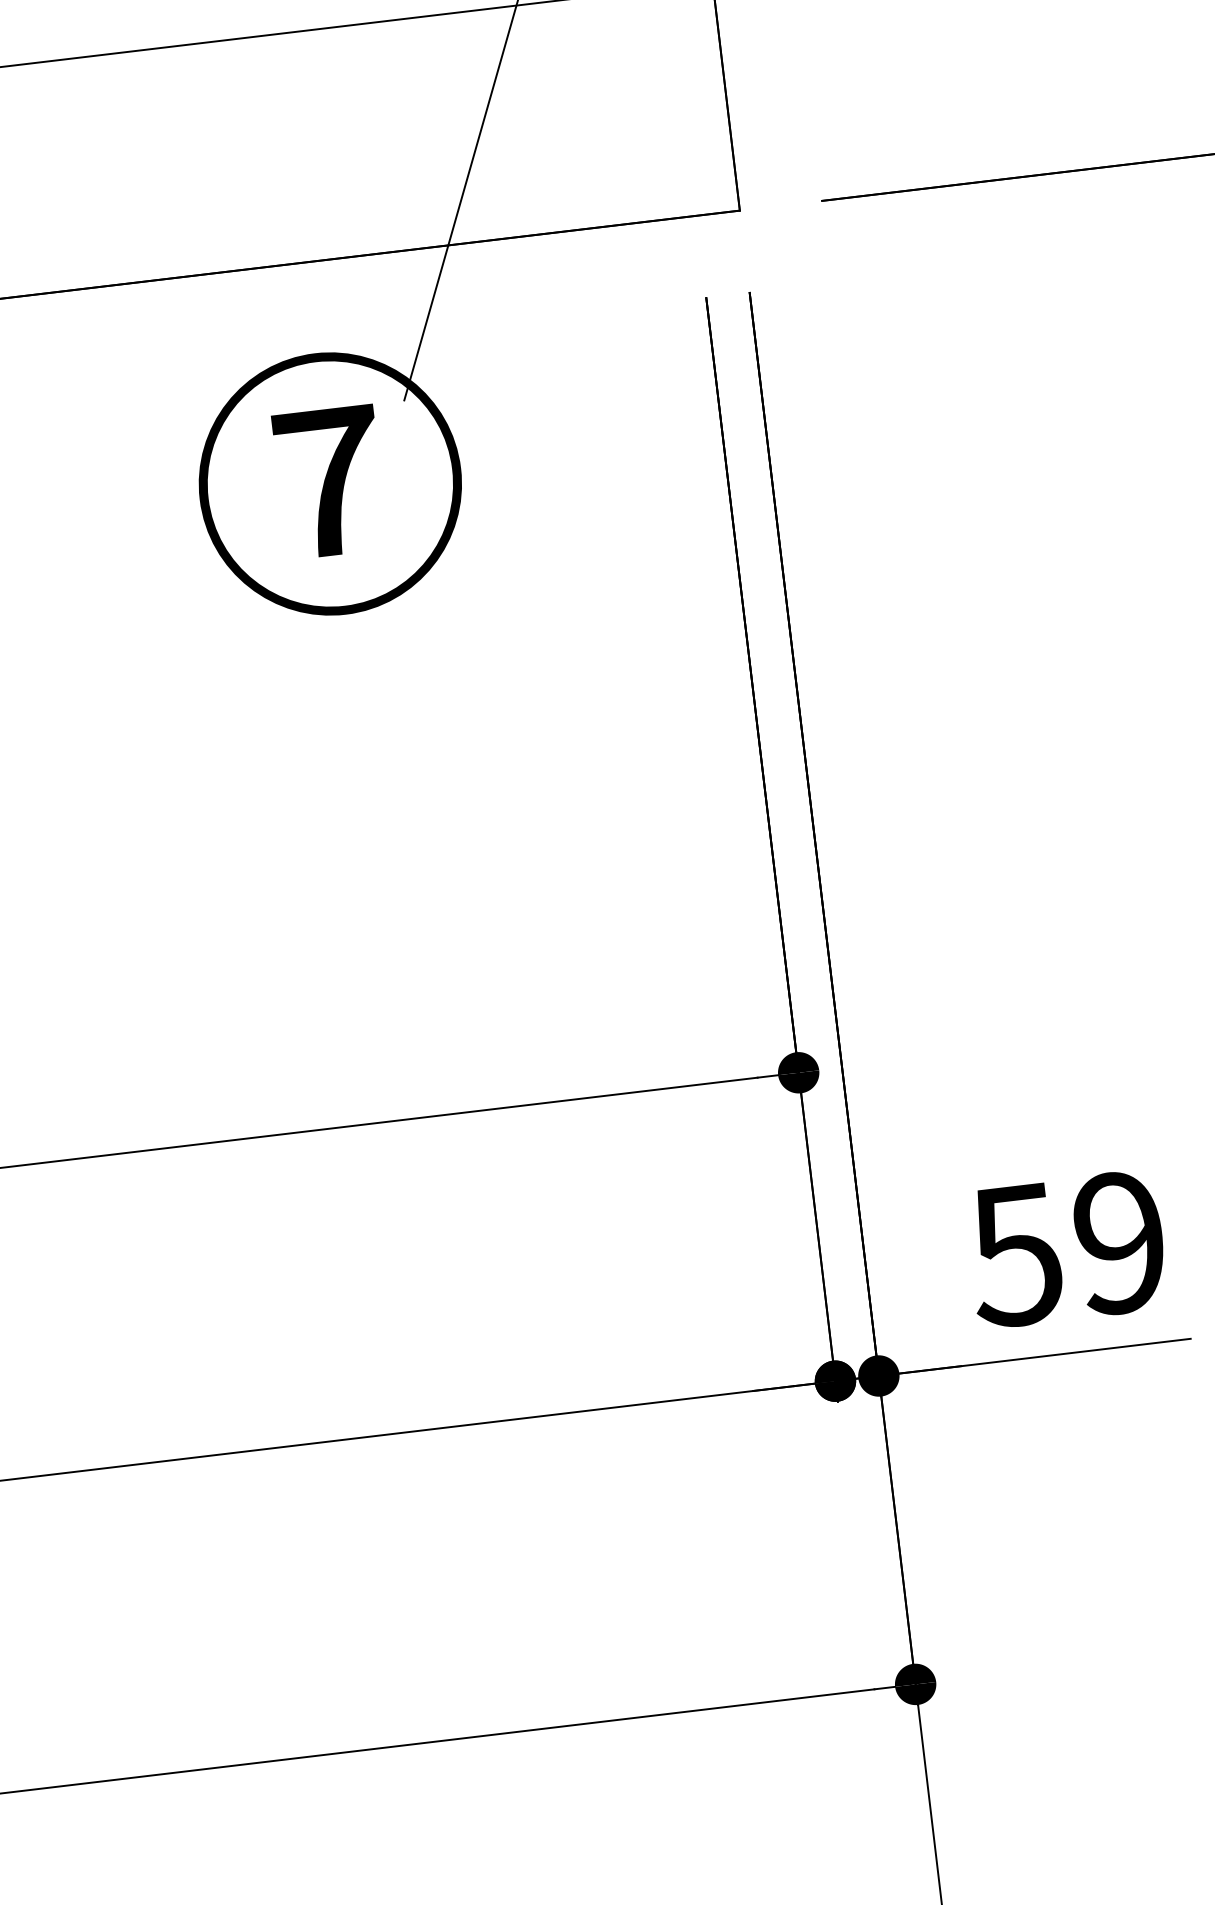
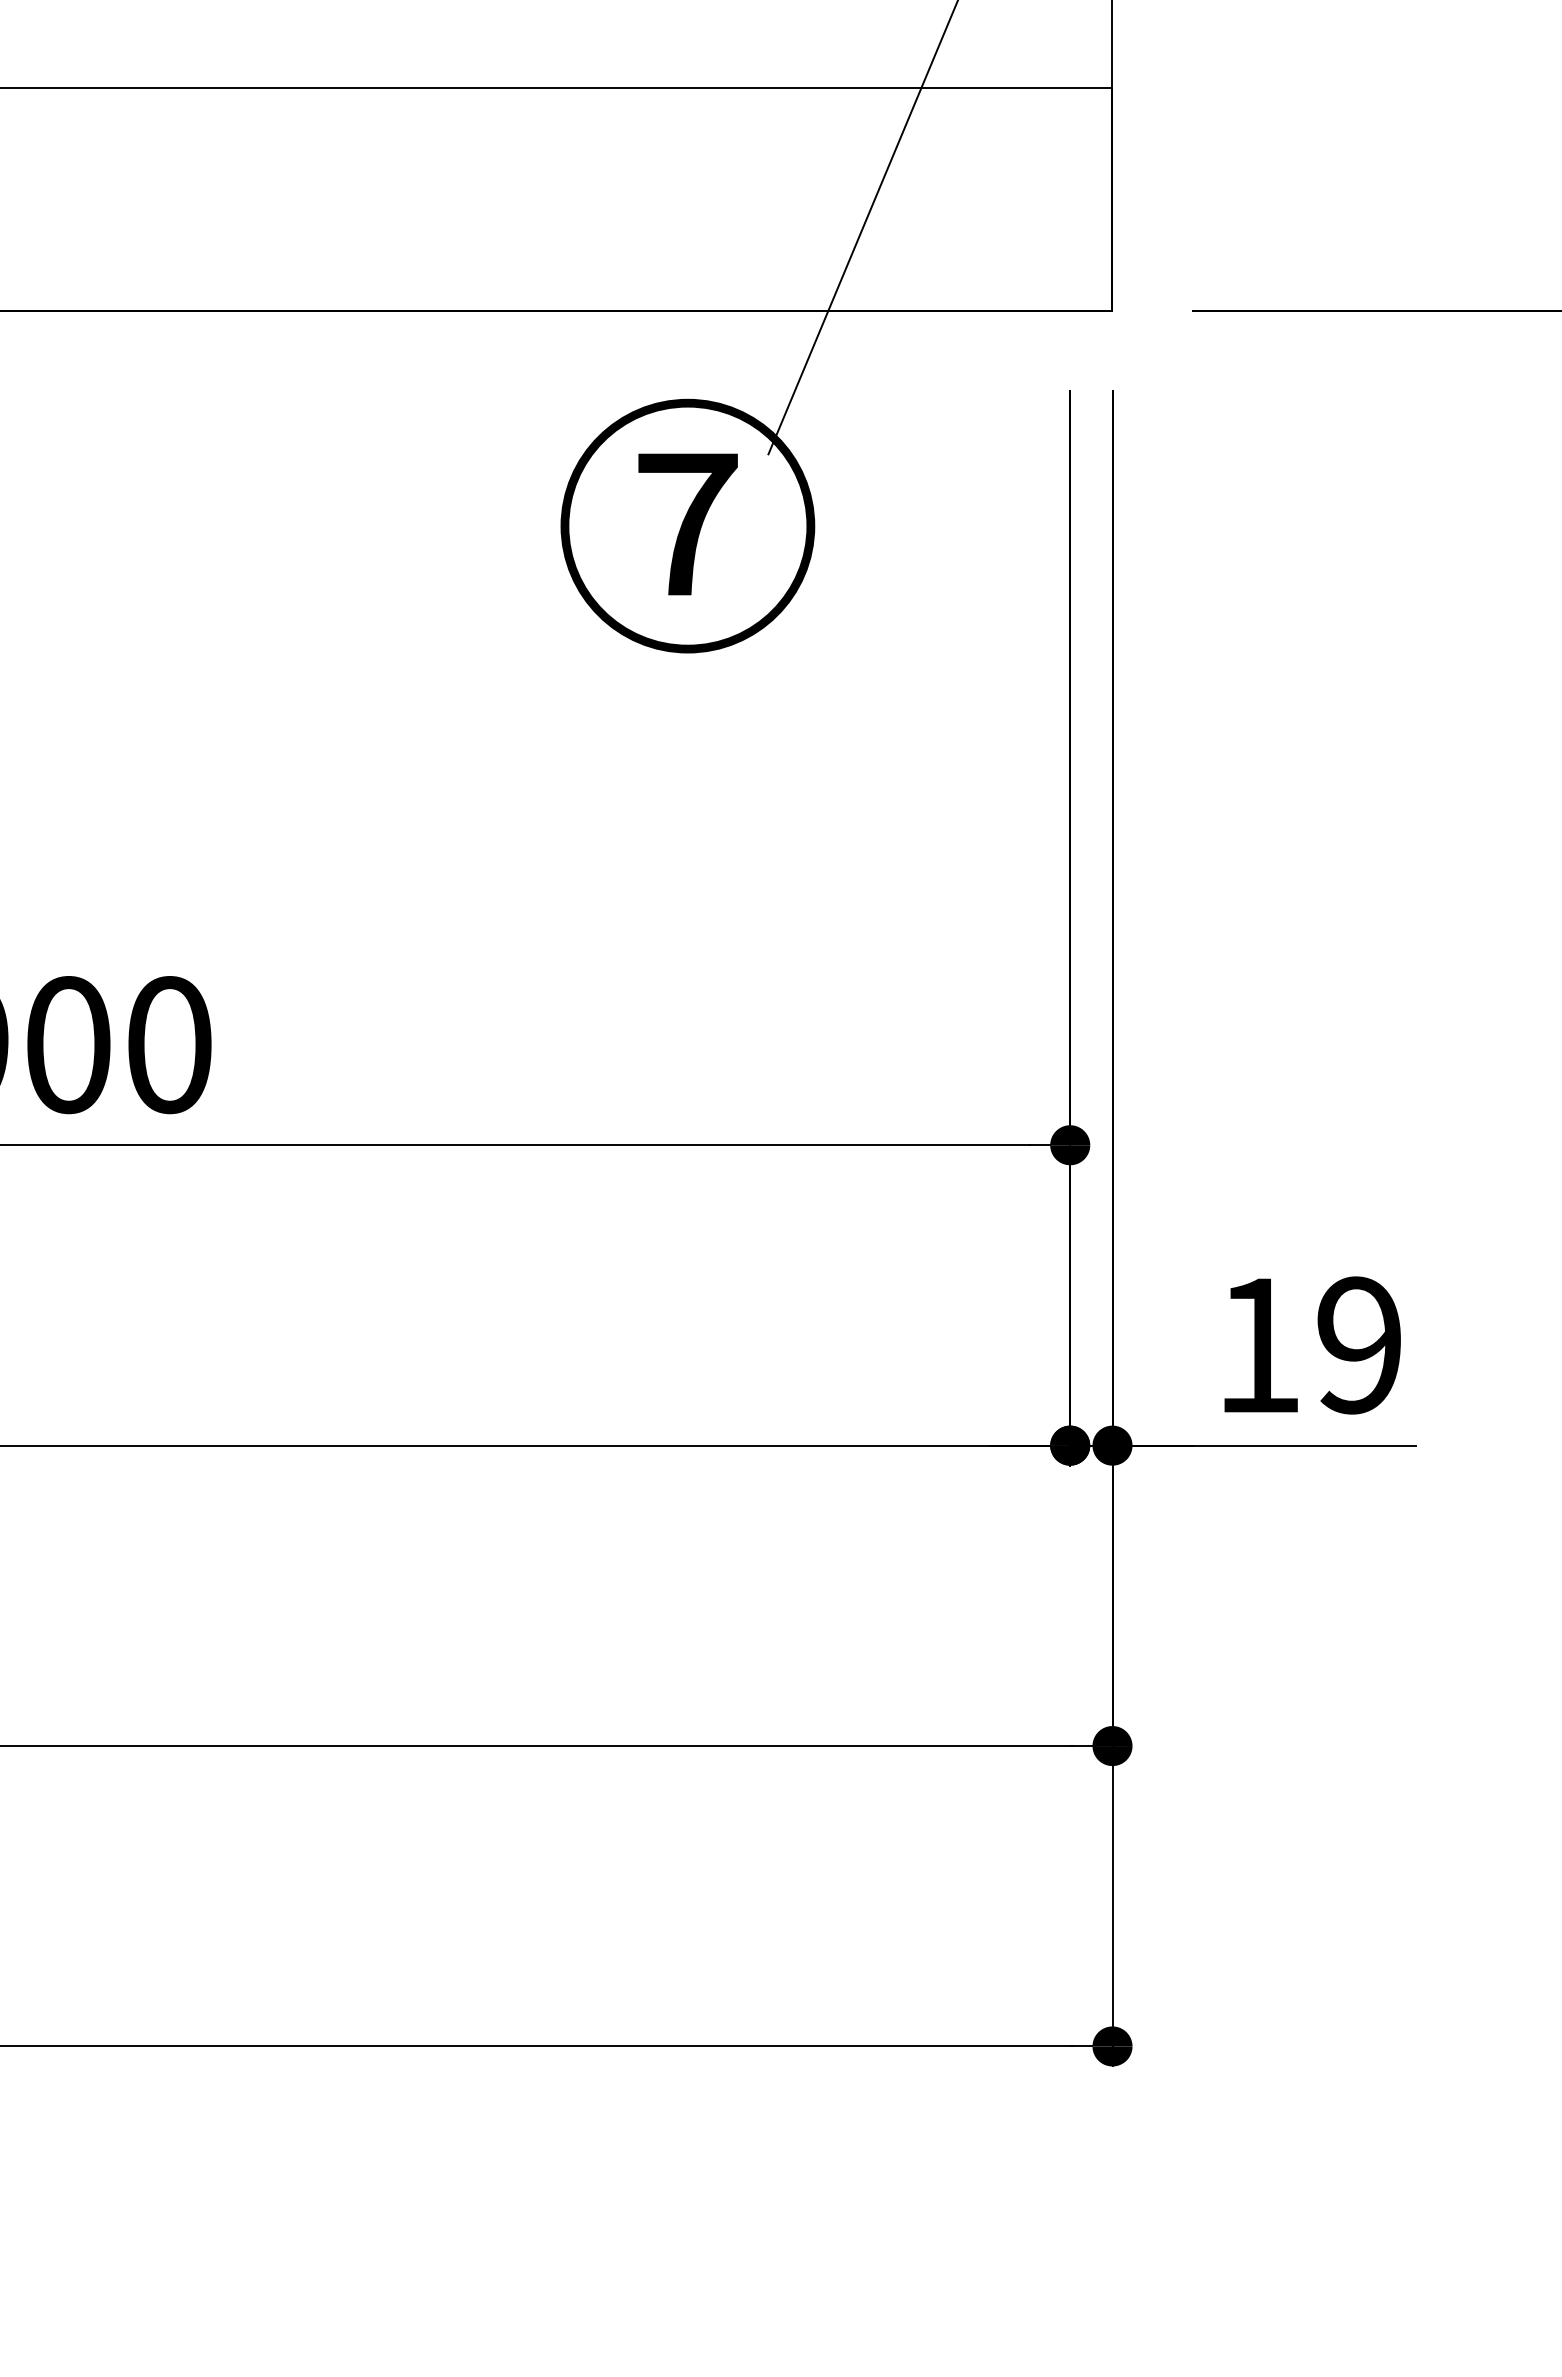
text: (1014, 1256) -> (1256, 1346), 59 -> 19

